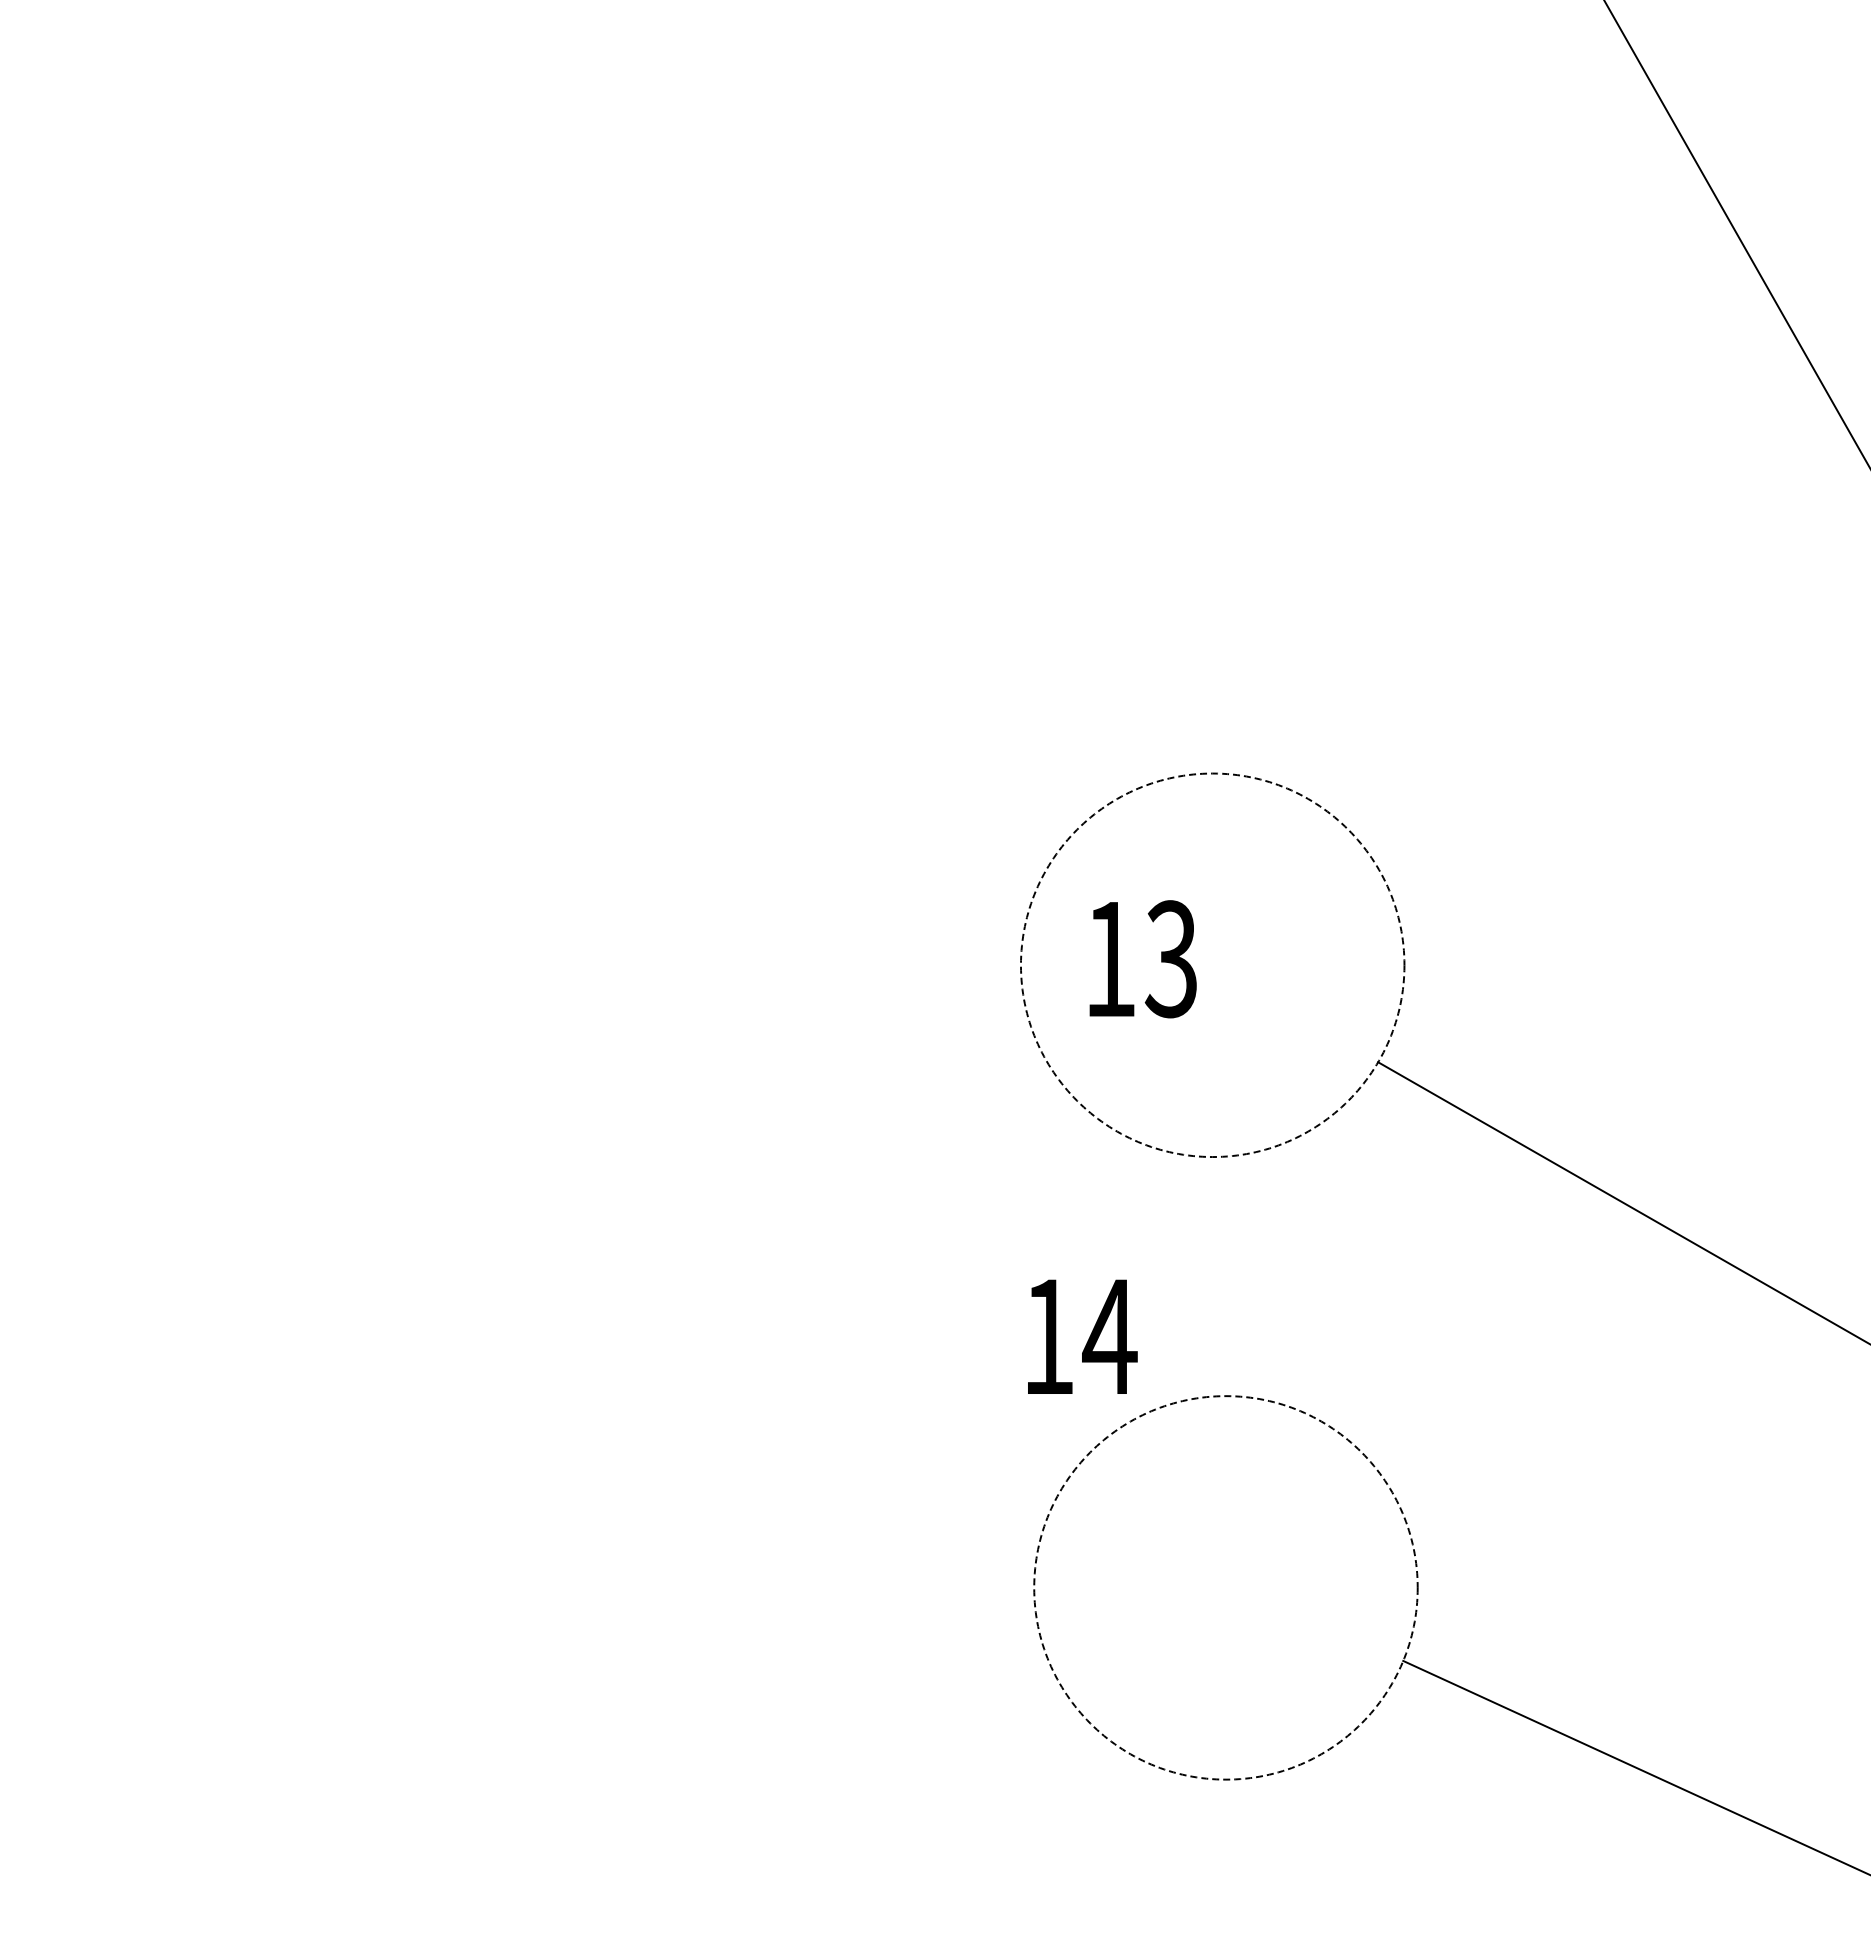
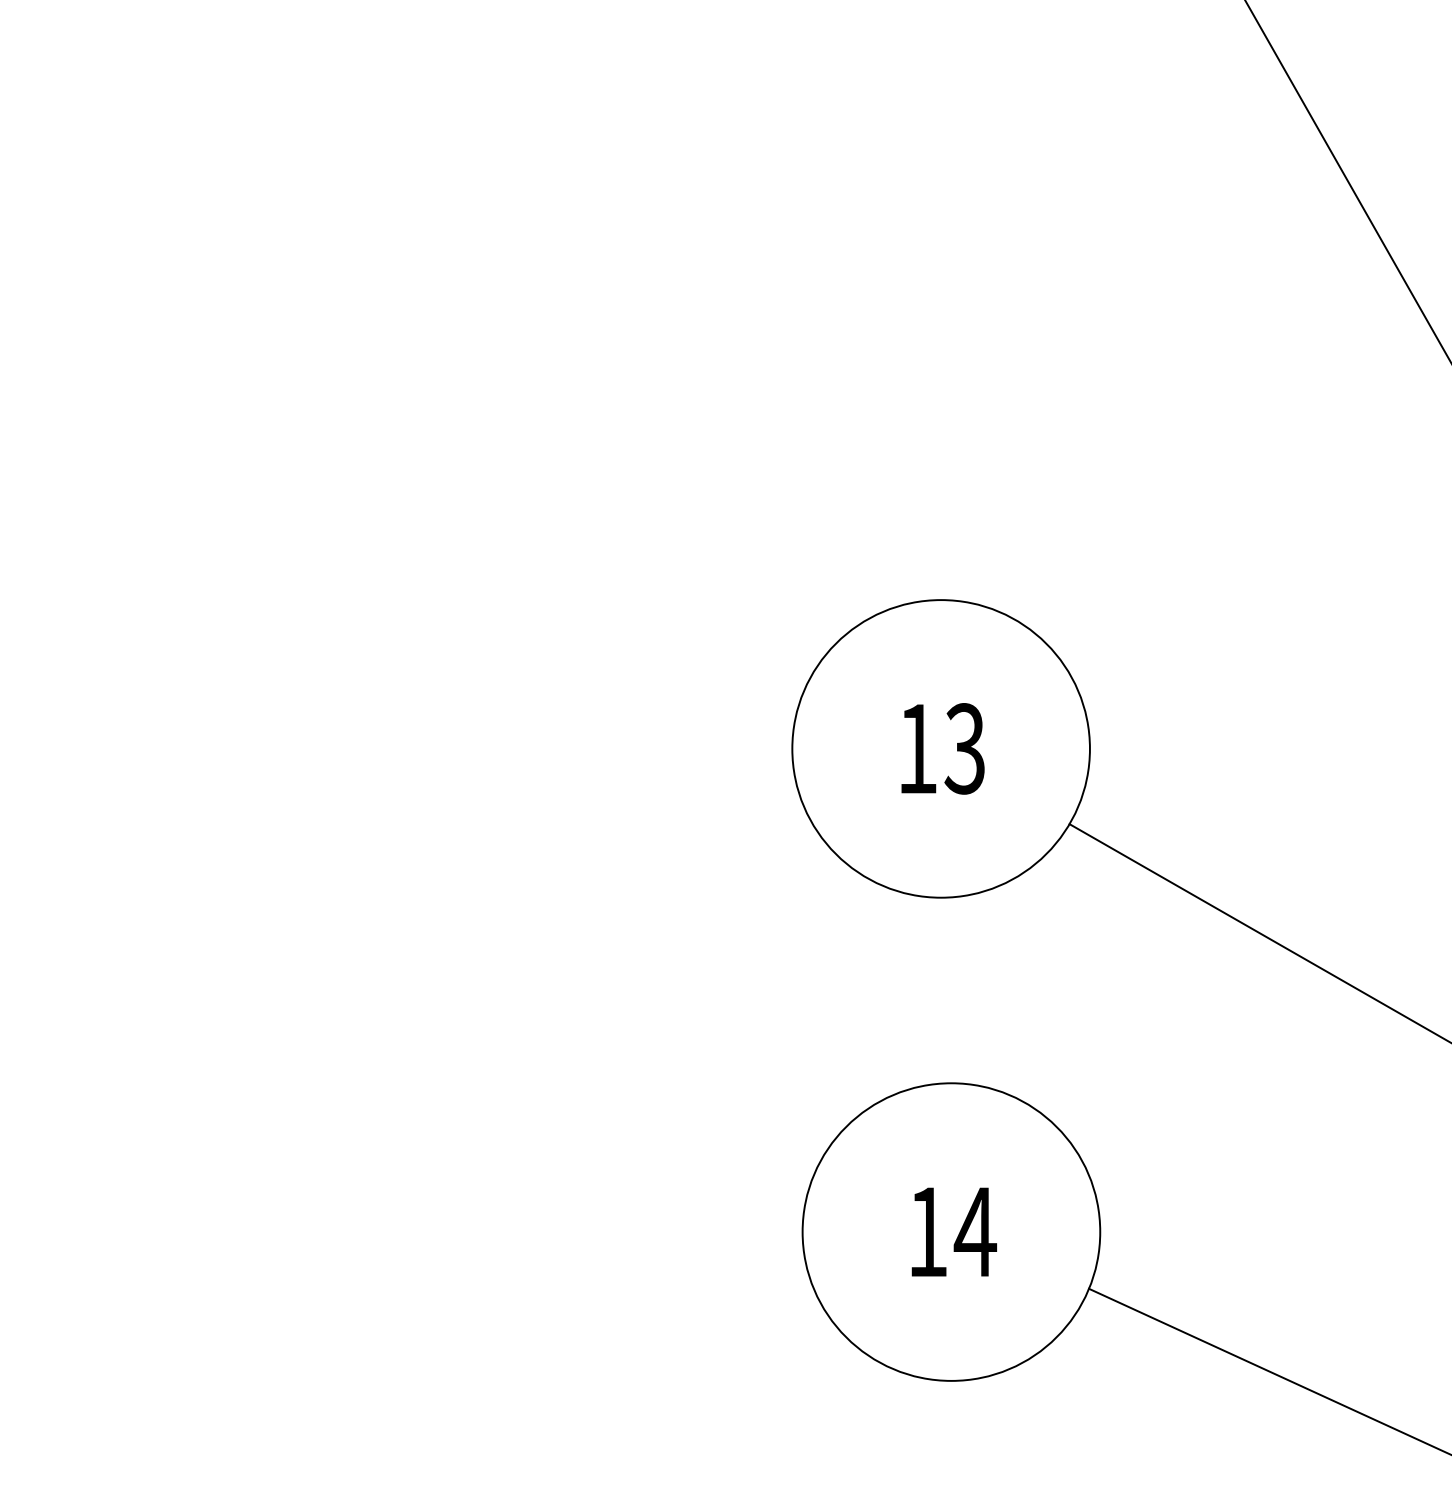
text: (1142, 959) -> (942, 749), moved
circle: (1212, 965) -> (940, 749), dashed -> solid
text: (1082, 1336) -> (954, 1231), moved
circle: (1225, 1587) -> (951, 1231), dashed -> solid

